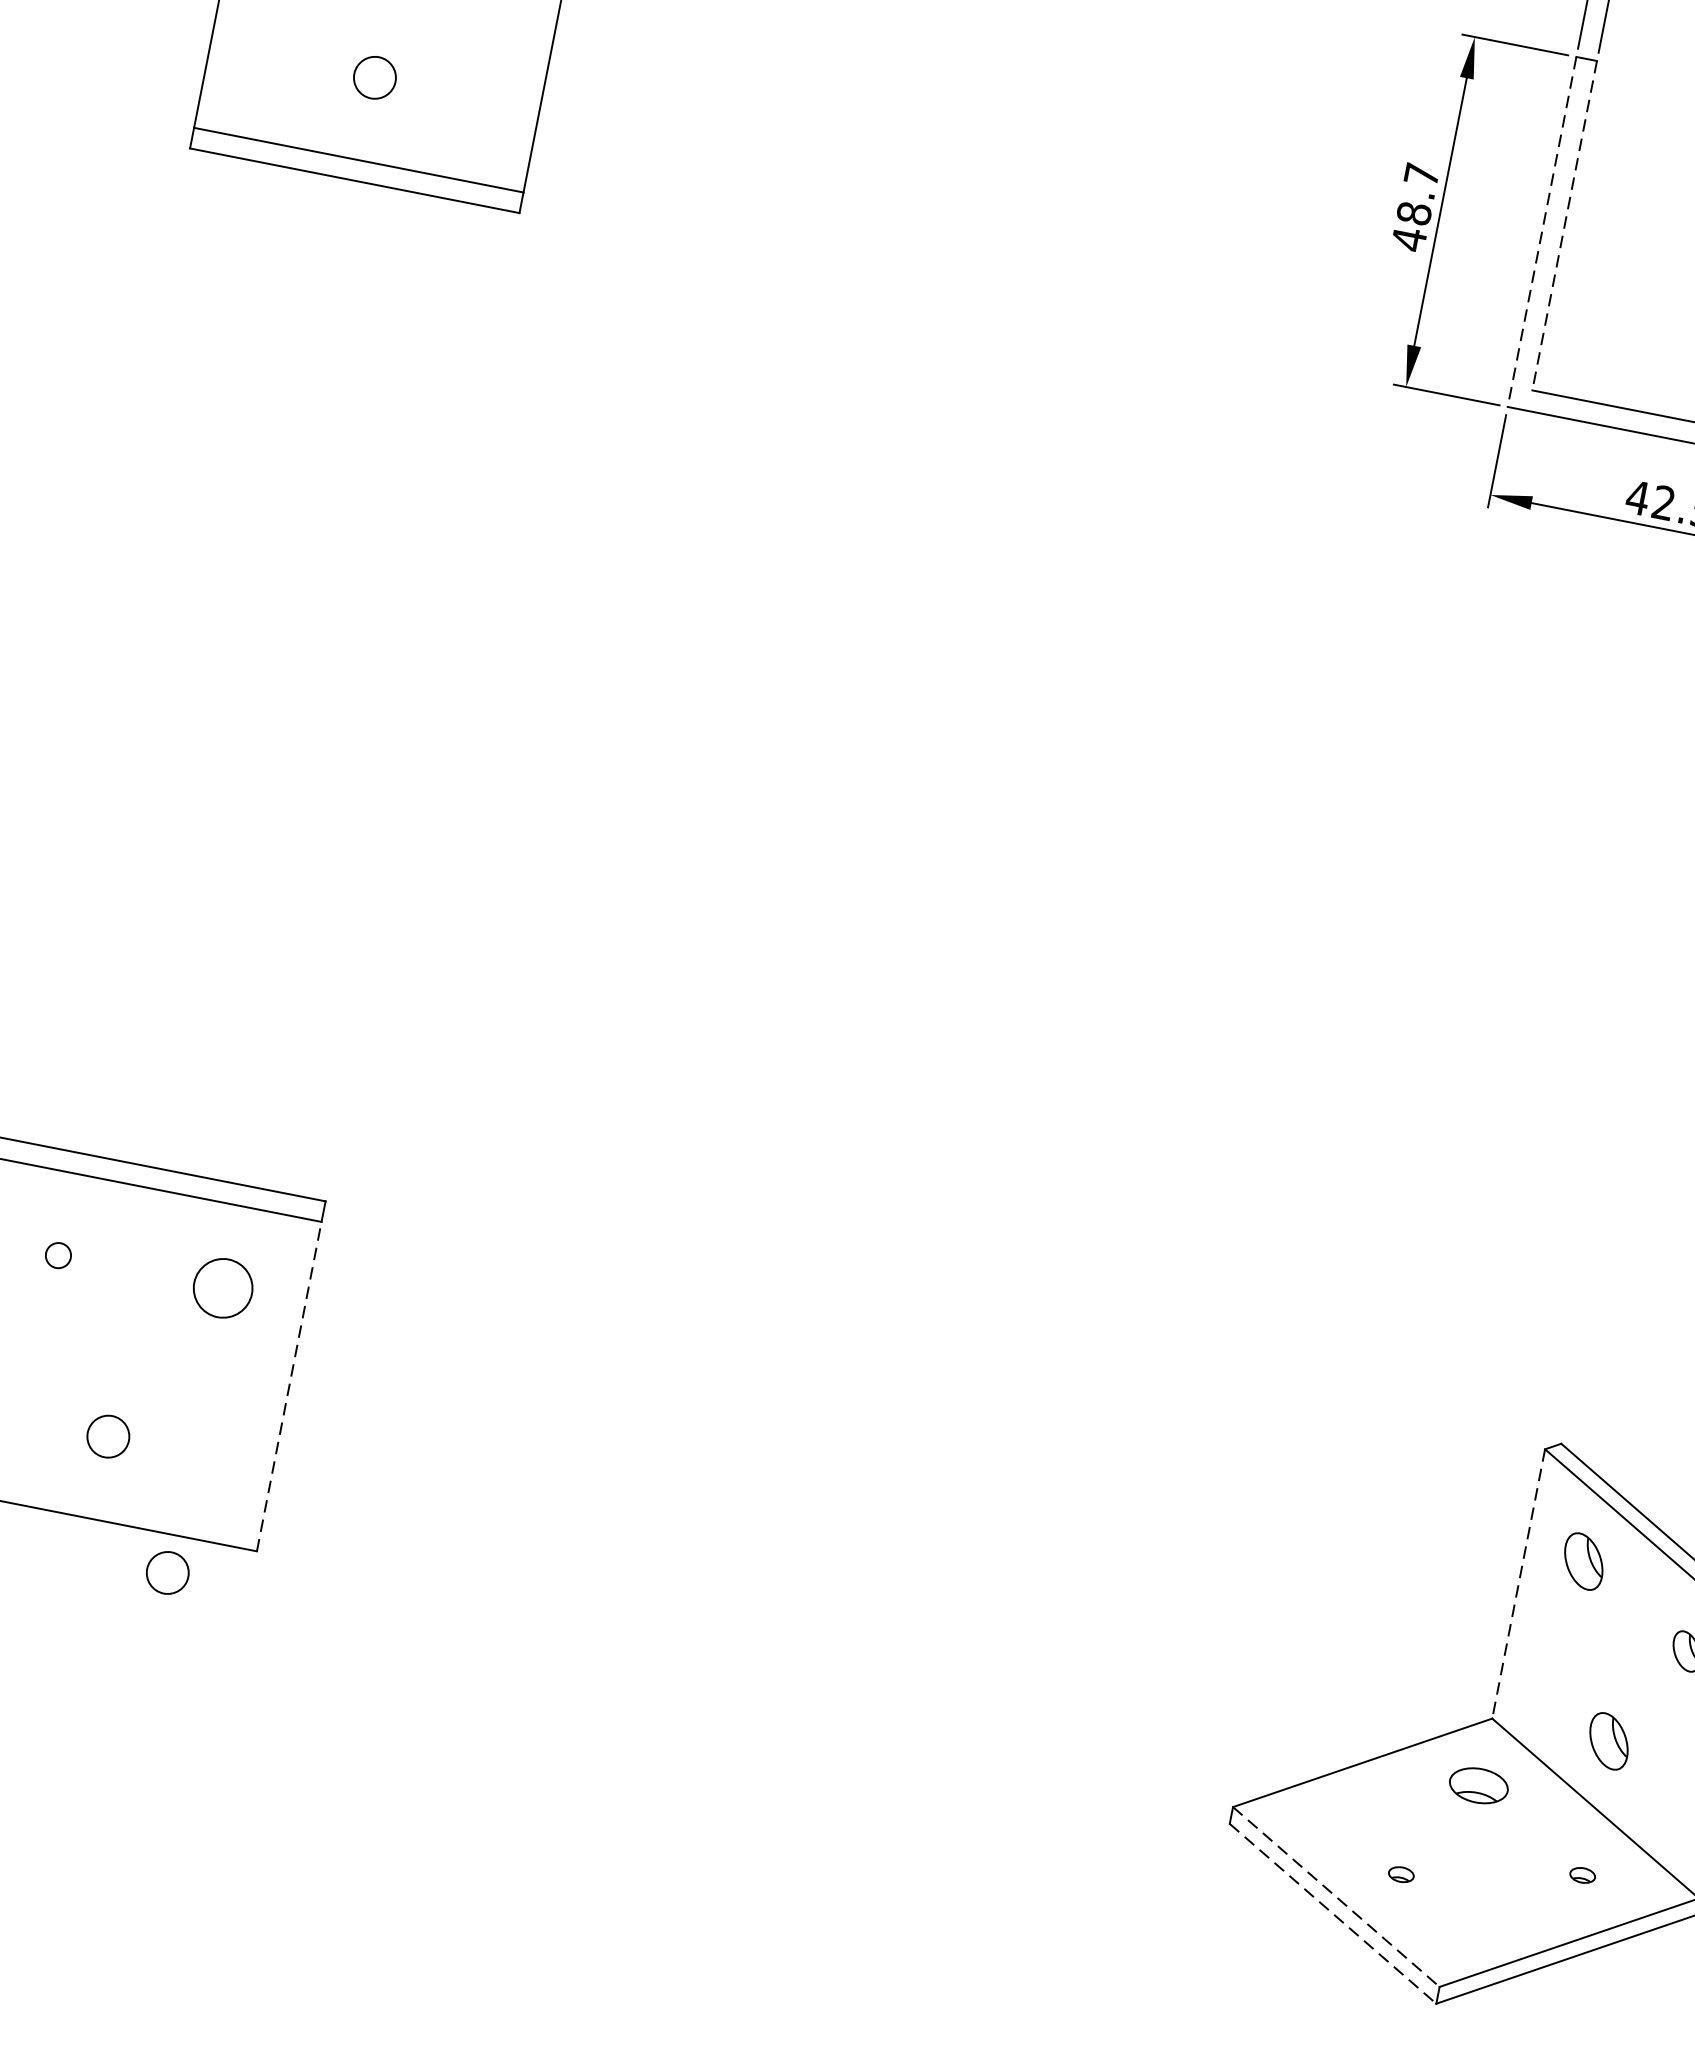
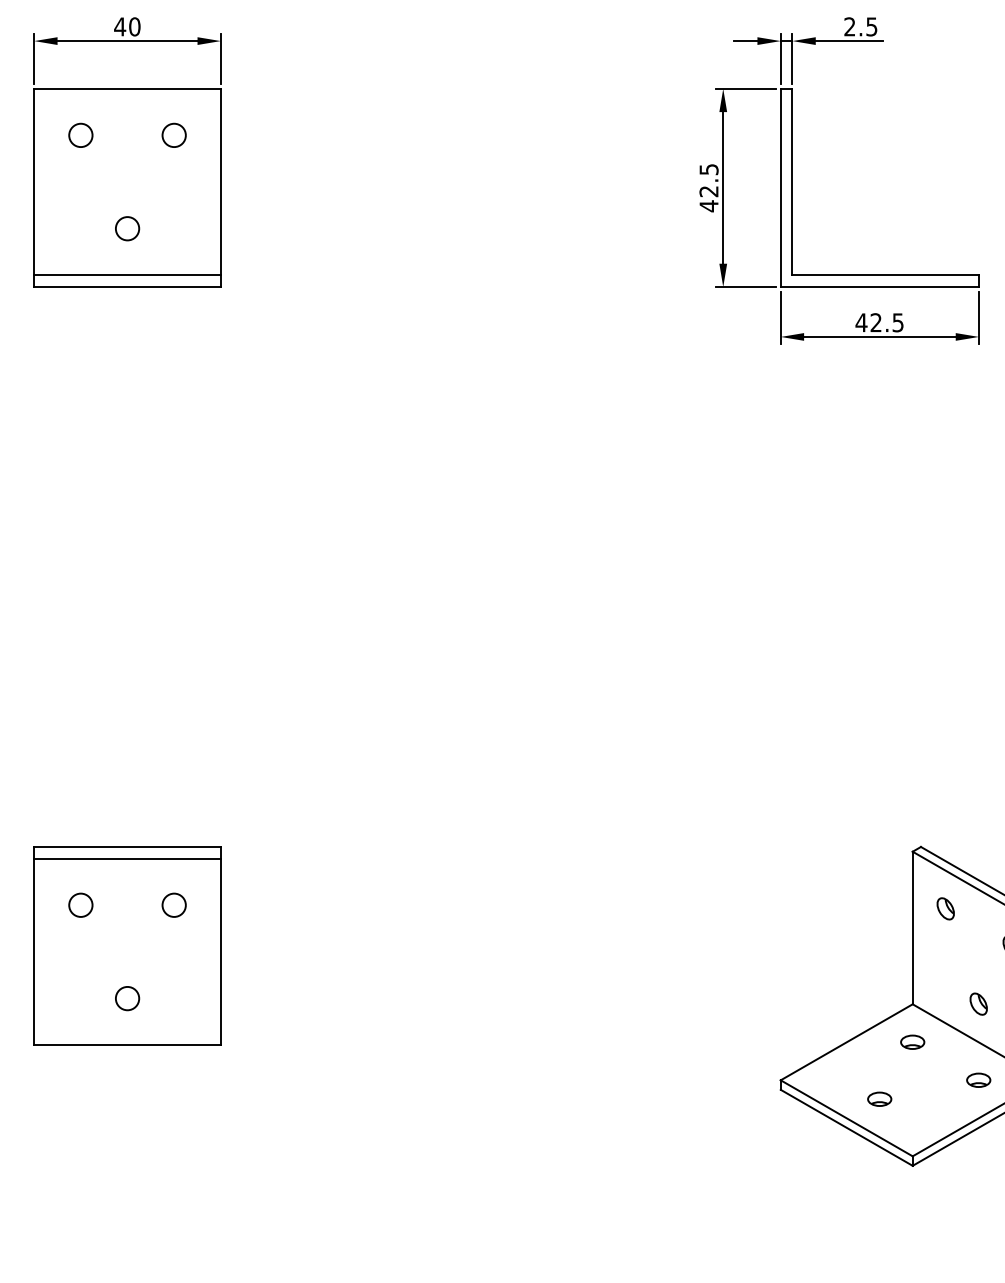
text: (1417, 193) -> (708, 180), 48.7 -> 42.5
line: (1564, 226) -> (792, 182), dashed -> solid
line: (1541, 232) -> (780, 188), dashed -> solid
circle: (57, 1254) -> (80, 904), size x1.67
circle: (222, 1286) -> (173, 904), size x0.71
line: (288, 1385) -> (220, 951), dashed -> solid
part: (1583, 1560) -> (945, 908), size x0.71
circle: (167, 1572) -> (174, 1066), removed
line: (1518, 1584) -> (912, 928), dashed -> solid
part: (1608, 1739) -> (978, 1003), size x0.71
part: (1479, 1784) -> (912, 1041), size x0.71
part: (1401, 1873) -> (879, 1098), size x1.67
part: (1582, 1874) -> (978, 1079), size x1.67
line: (1337, 1897) -> (847, 1118), dashed -> solid
line: (1334, 1915) -> (847, 1128), dashed -> solid

